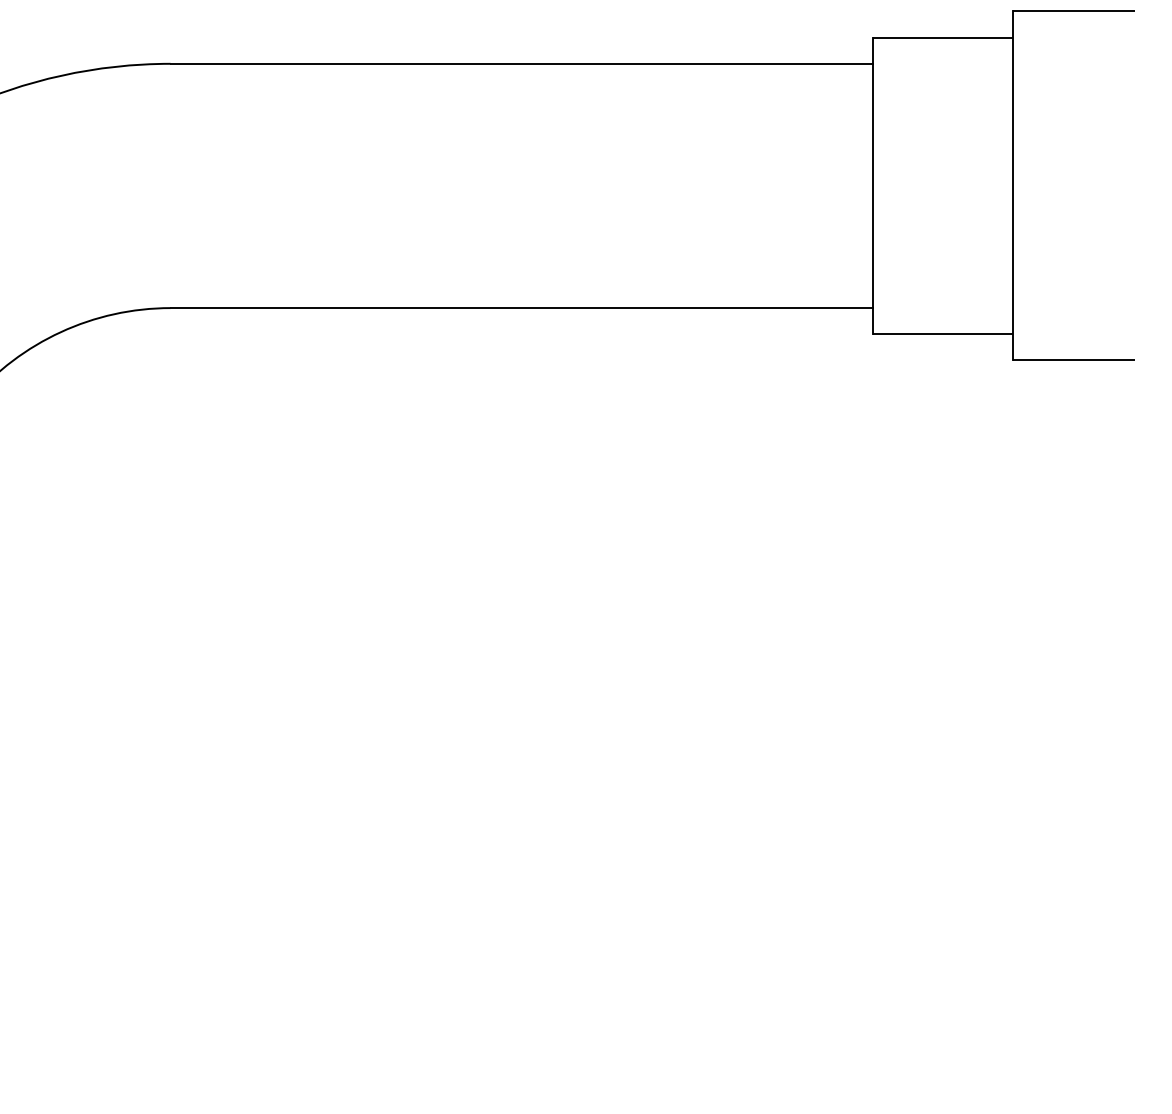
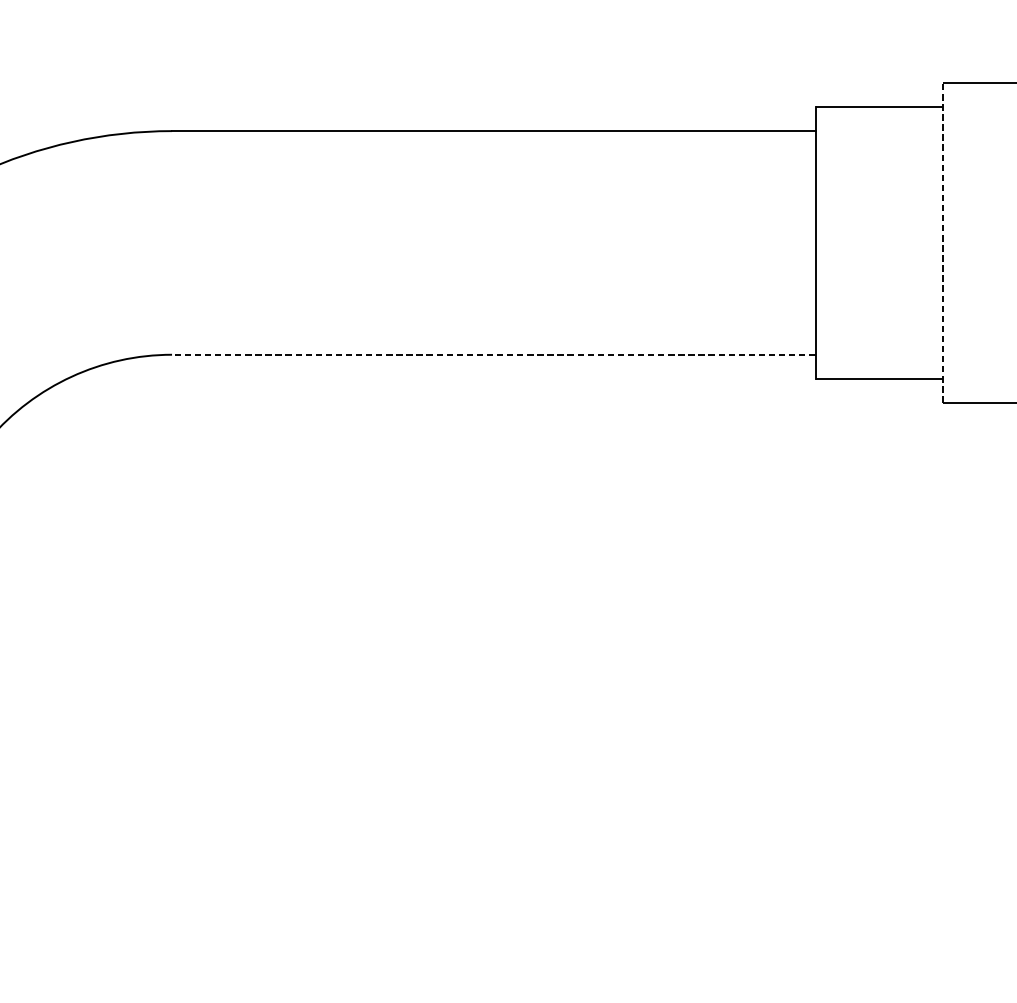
line: (1013, 185) -> (943, 242), solid -> dashed
line: (521, 308) -> (493, 355), solid -> dashed

